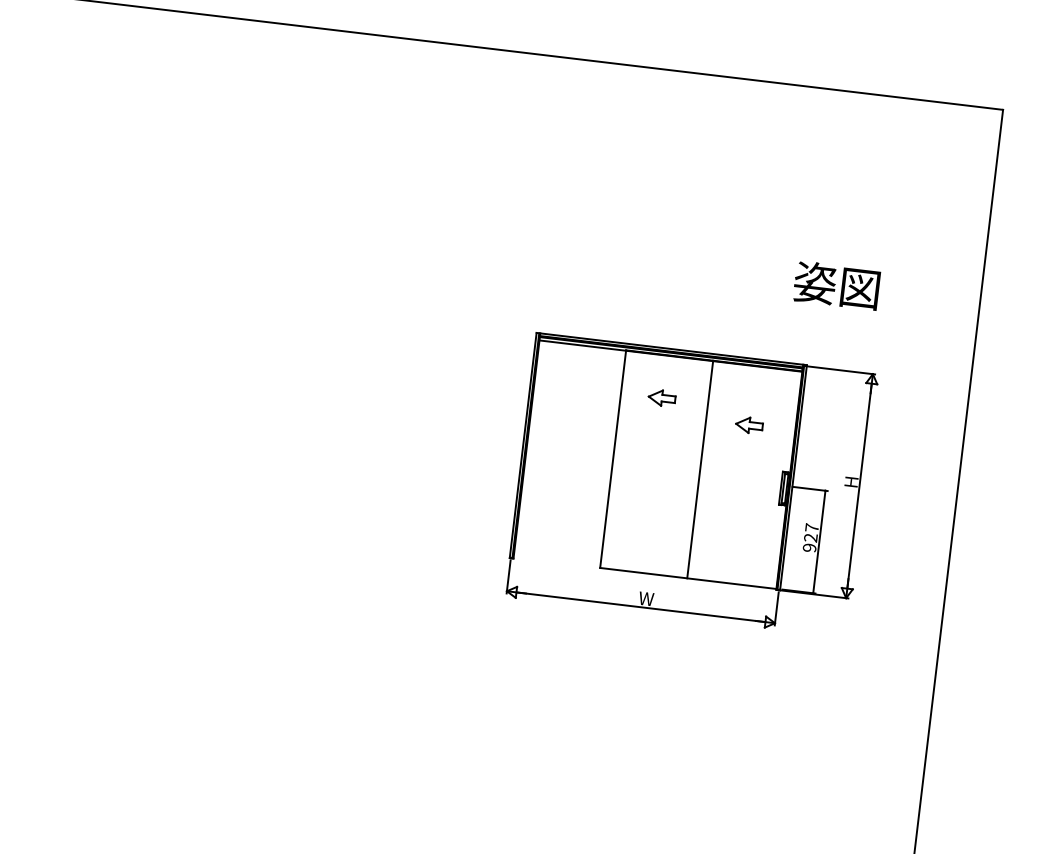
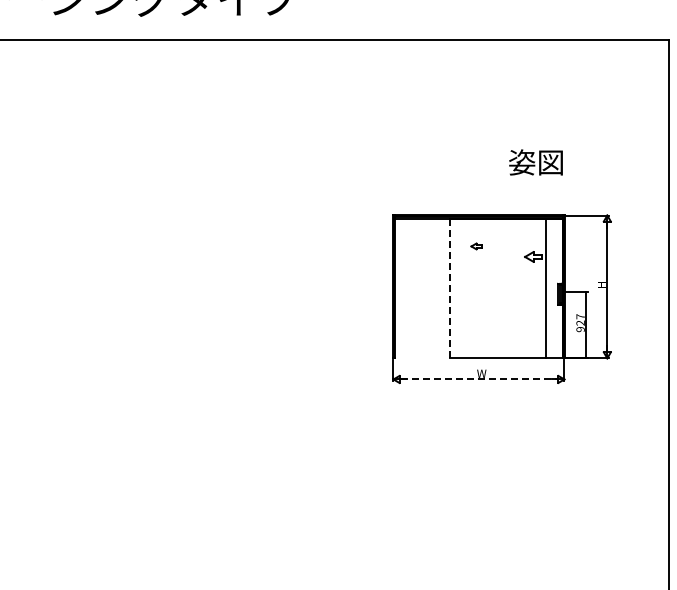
text: (836, 285) -> (535, 162), moved
part: (661, 398) -> (476, 246), size x0.6
line: (613, 457) -> (450, 287), solid -> dashed
line: (699, 469) -> (545, 288), moved
line: (641, 607) -> (479, 379), solid -> dashed

